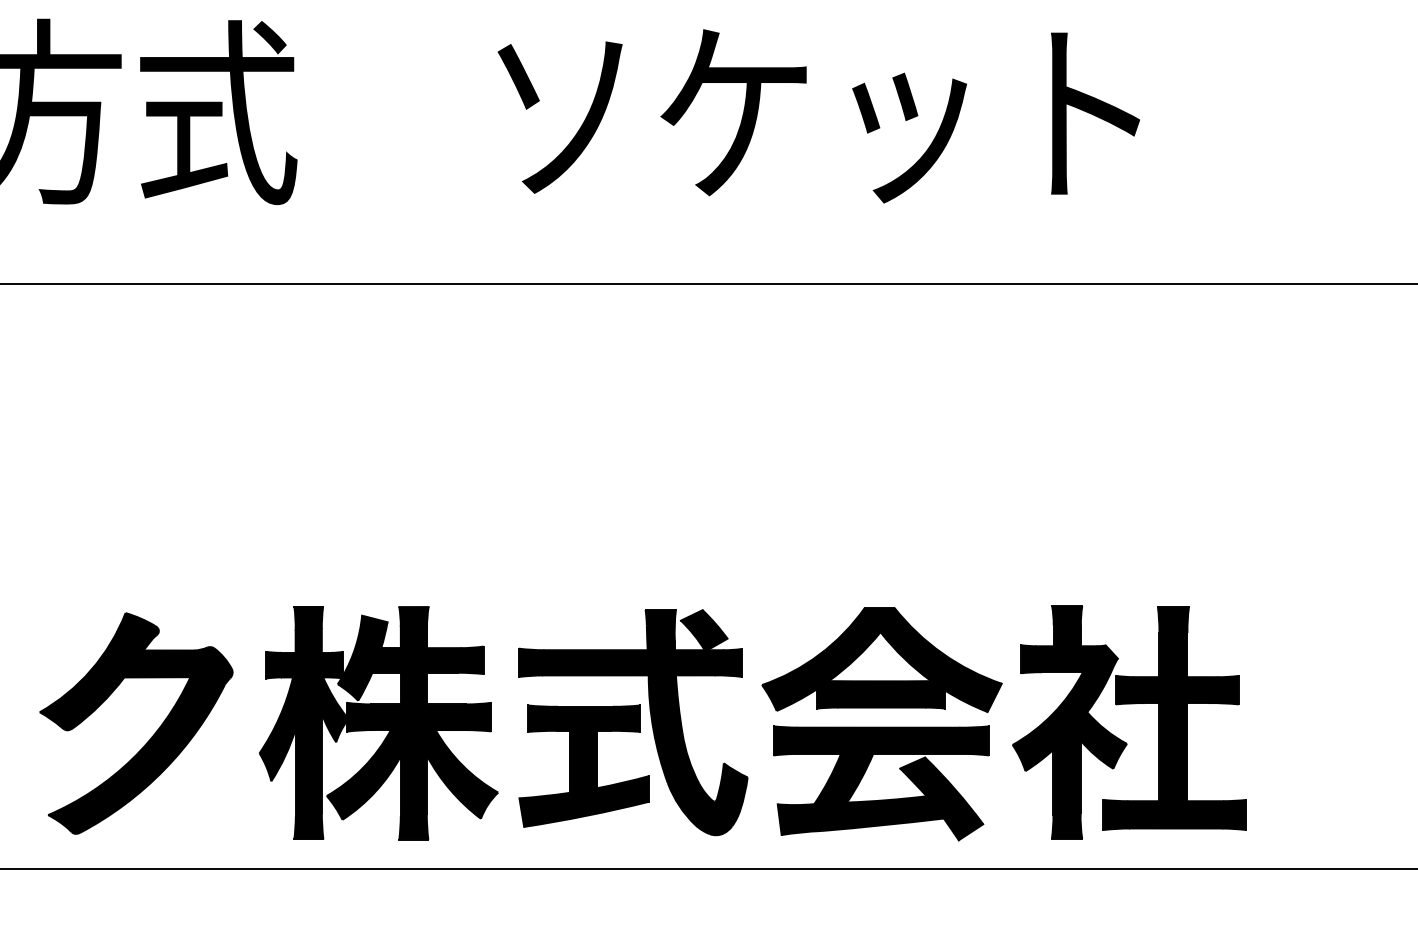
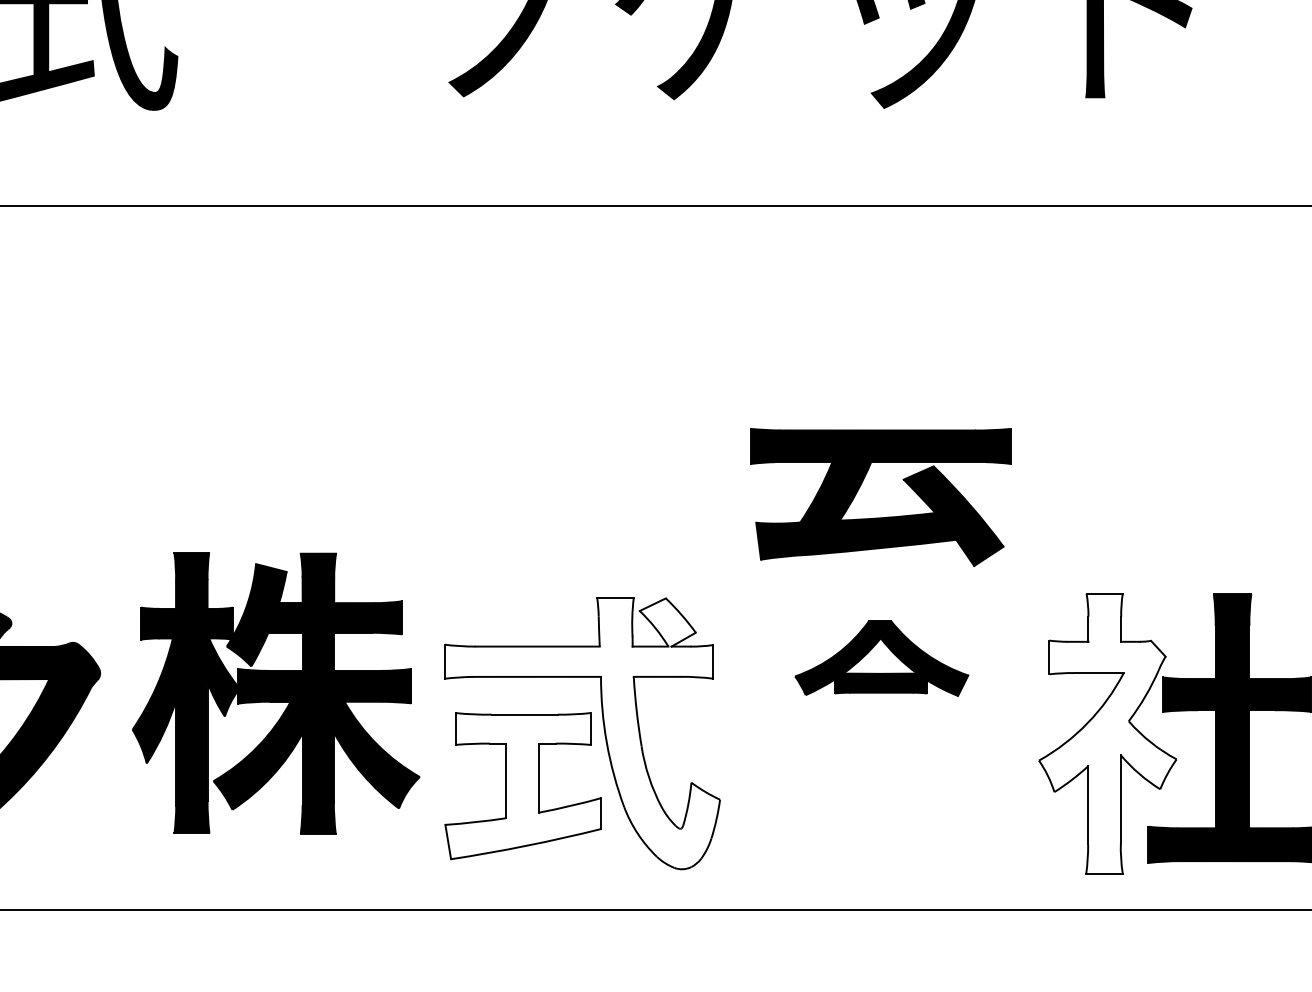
part: (881, 659) -> (881, 657), size x0.6
fill: (632, 722) -> (581, 733), removed
fill: (1069, 722) -> (1107, 733), removed
part: (378, 723) -> (275, 693), moved
fill: (584, 765) -> (523, 785), removed
part: (881, 799) -> (881, 516), moved

